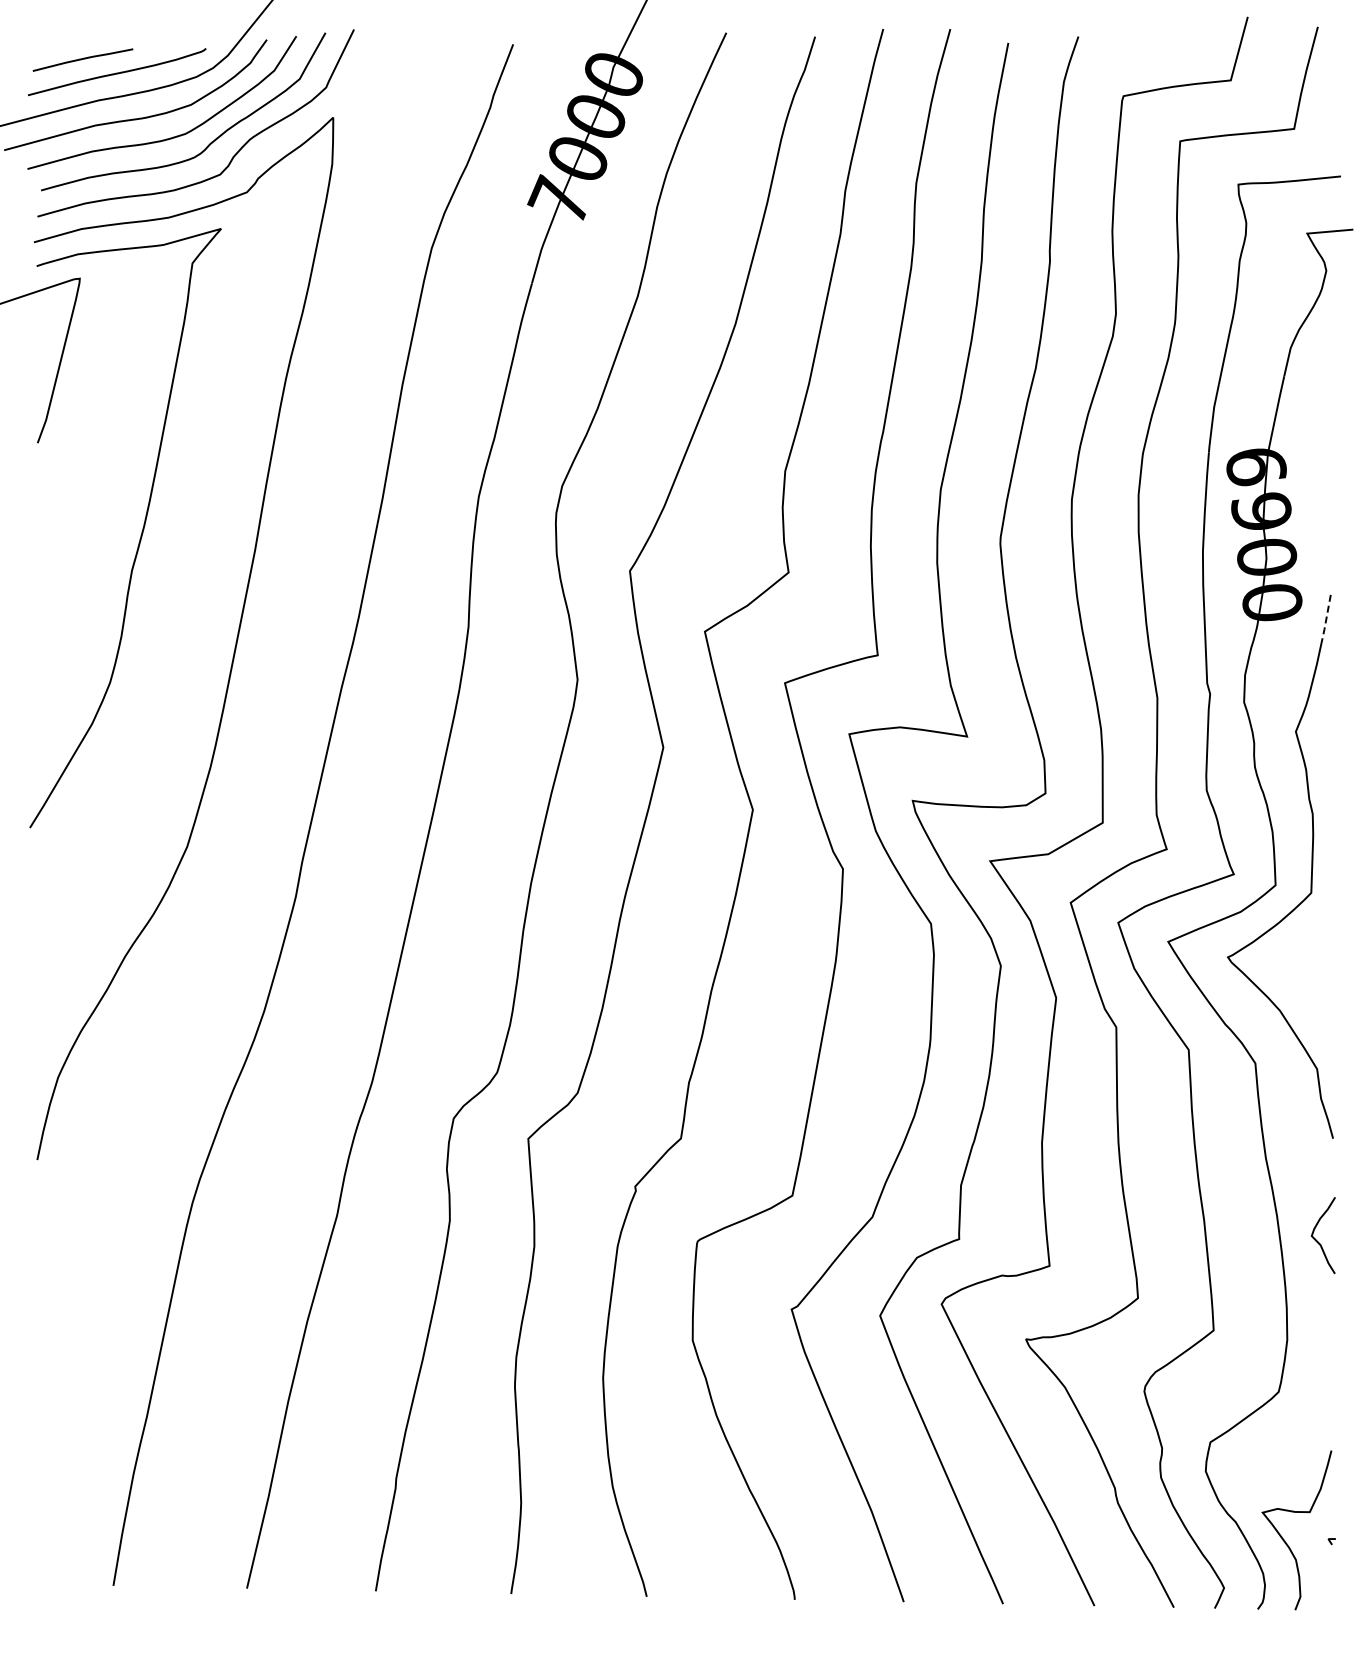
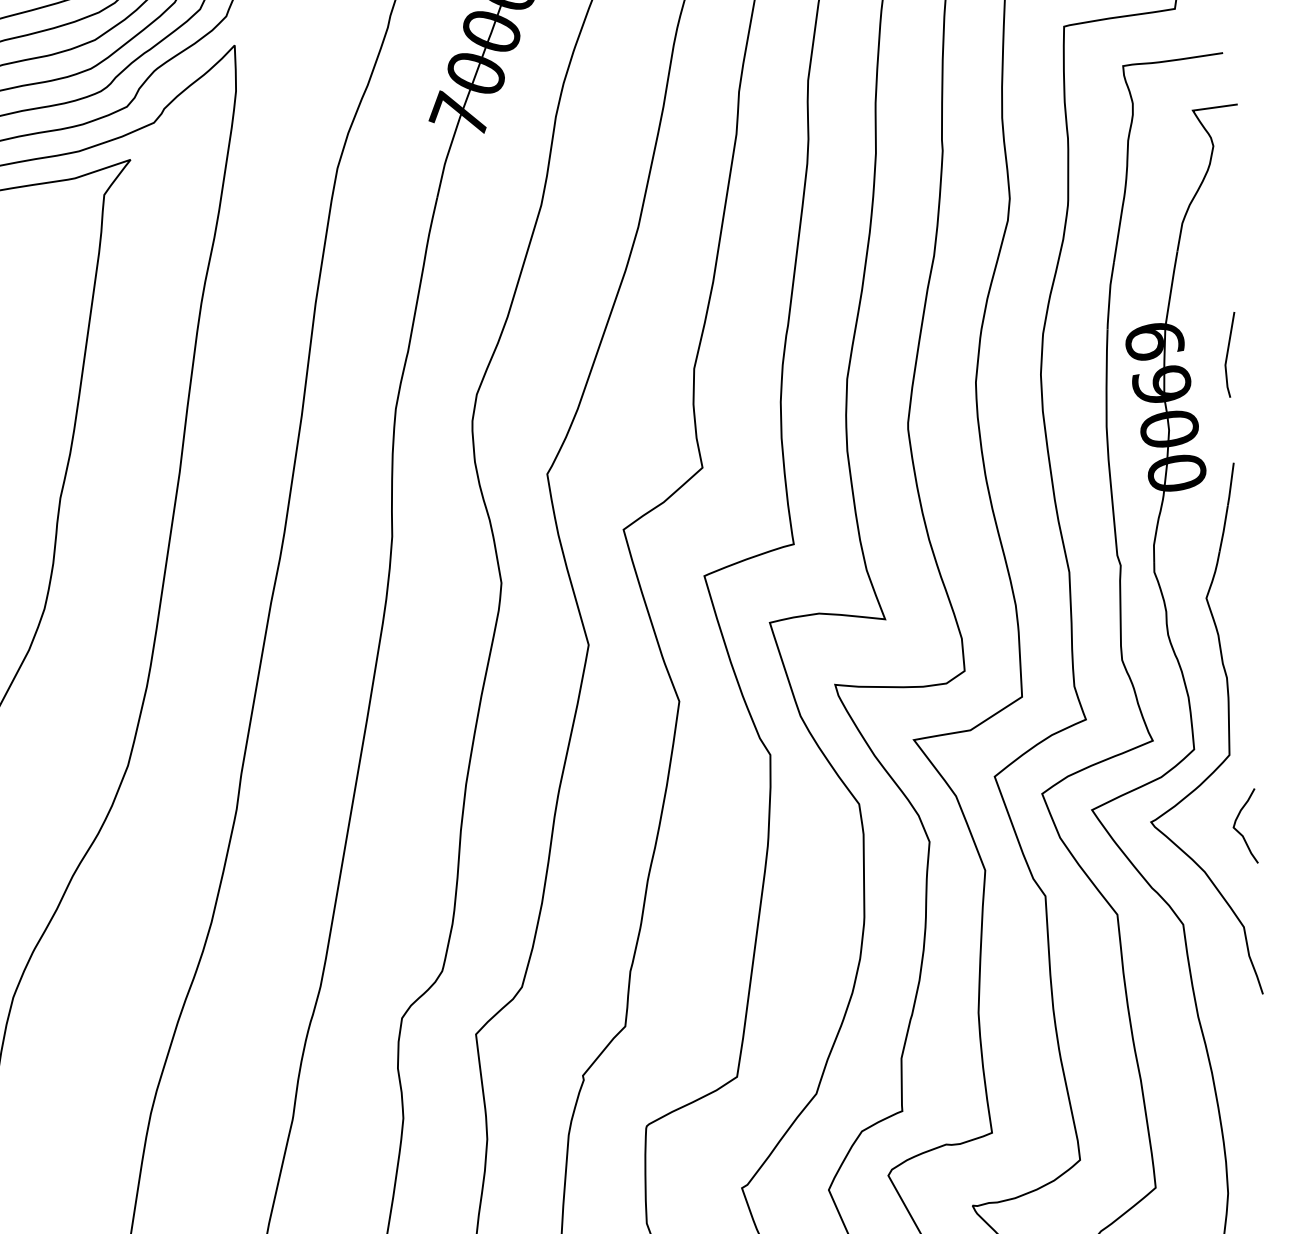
line: (1330, 484) -> (1228, 354), added
line: (1326, 617) -> (1230, 485), dashed -> solid
curve: (1317, 1240) -> (1239, 831), moved

